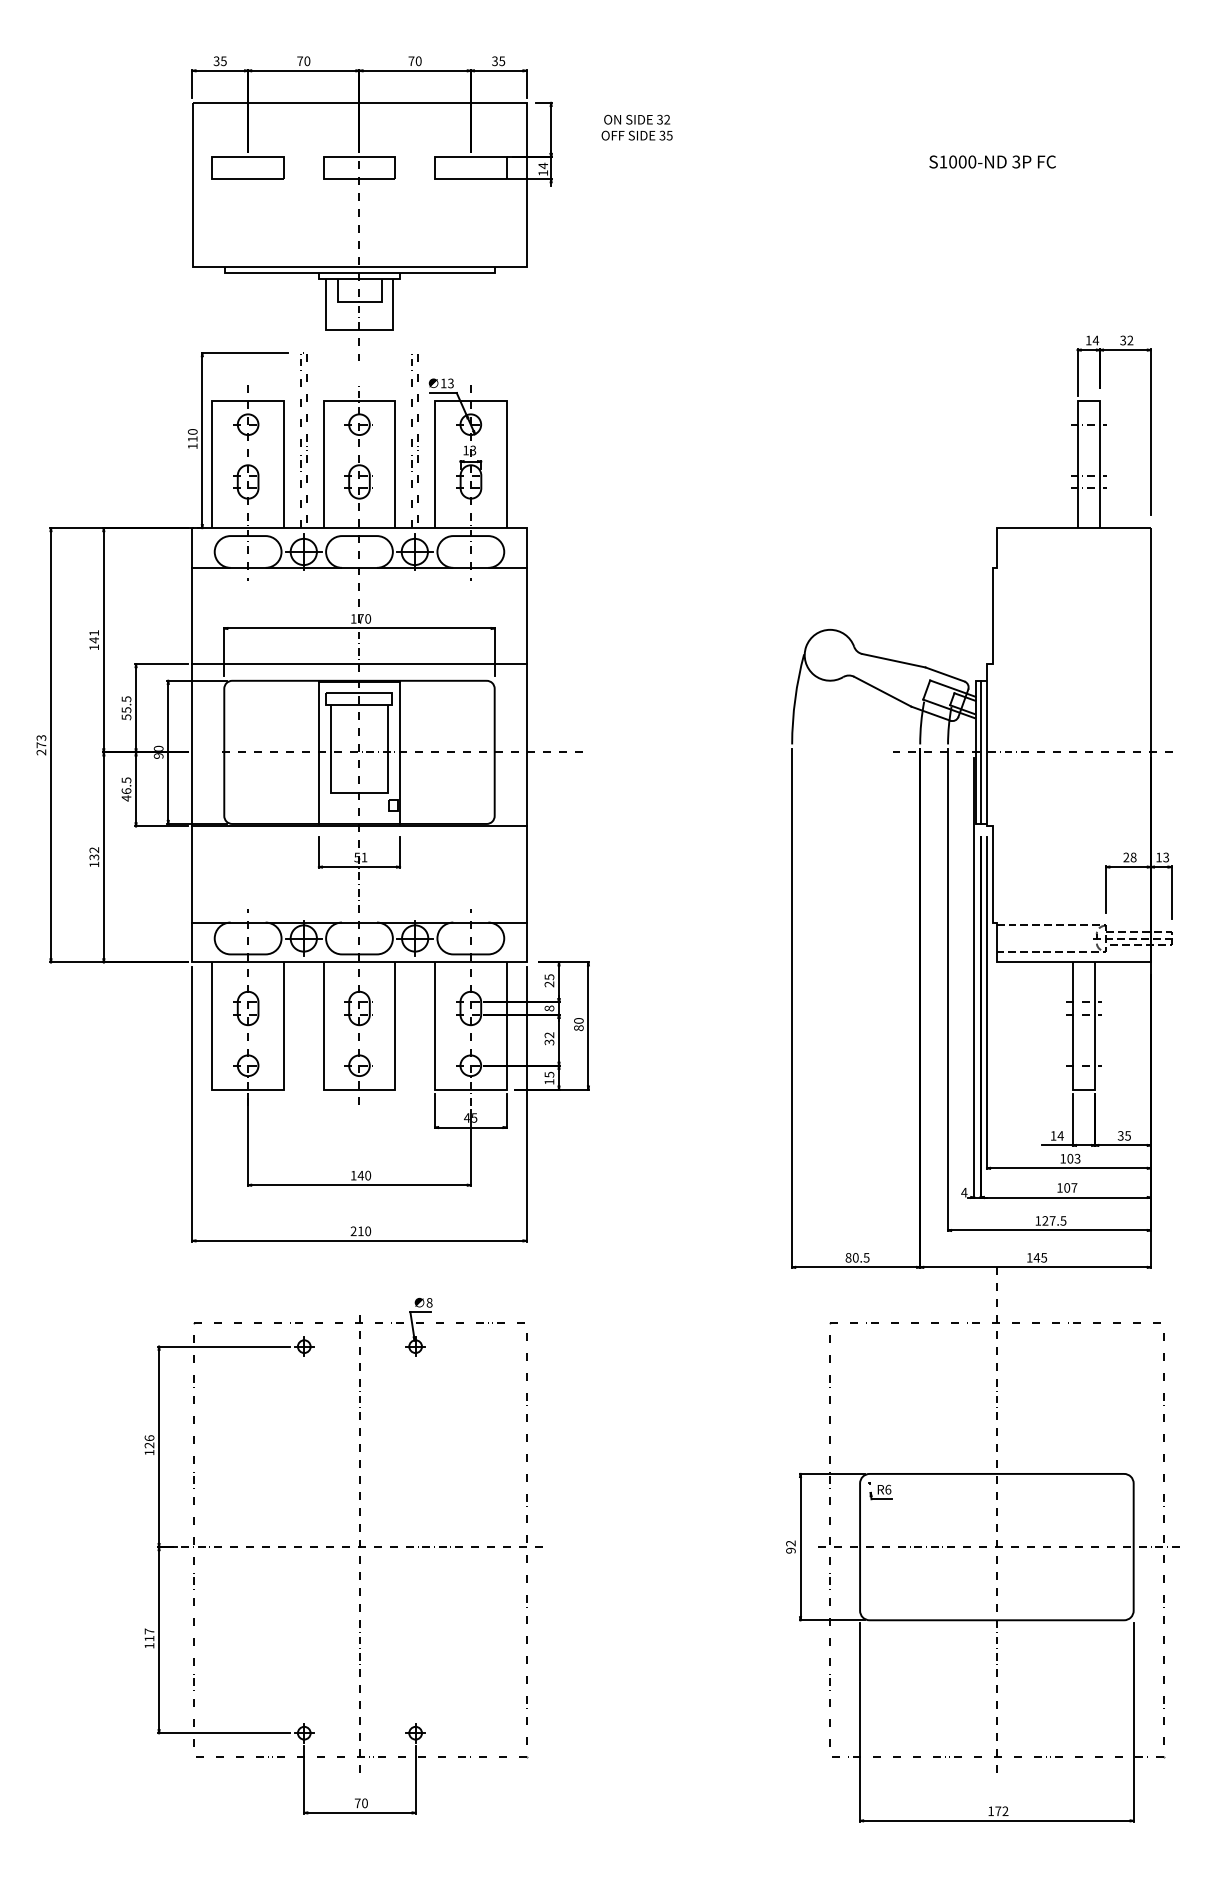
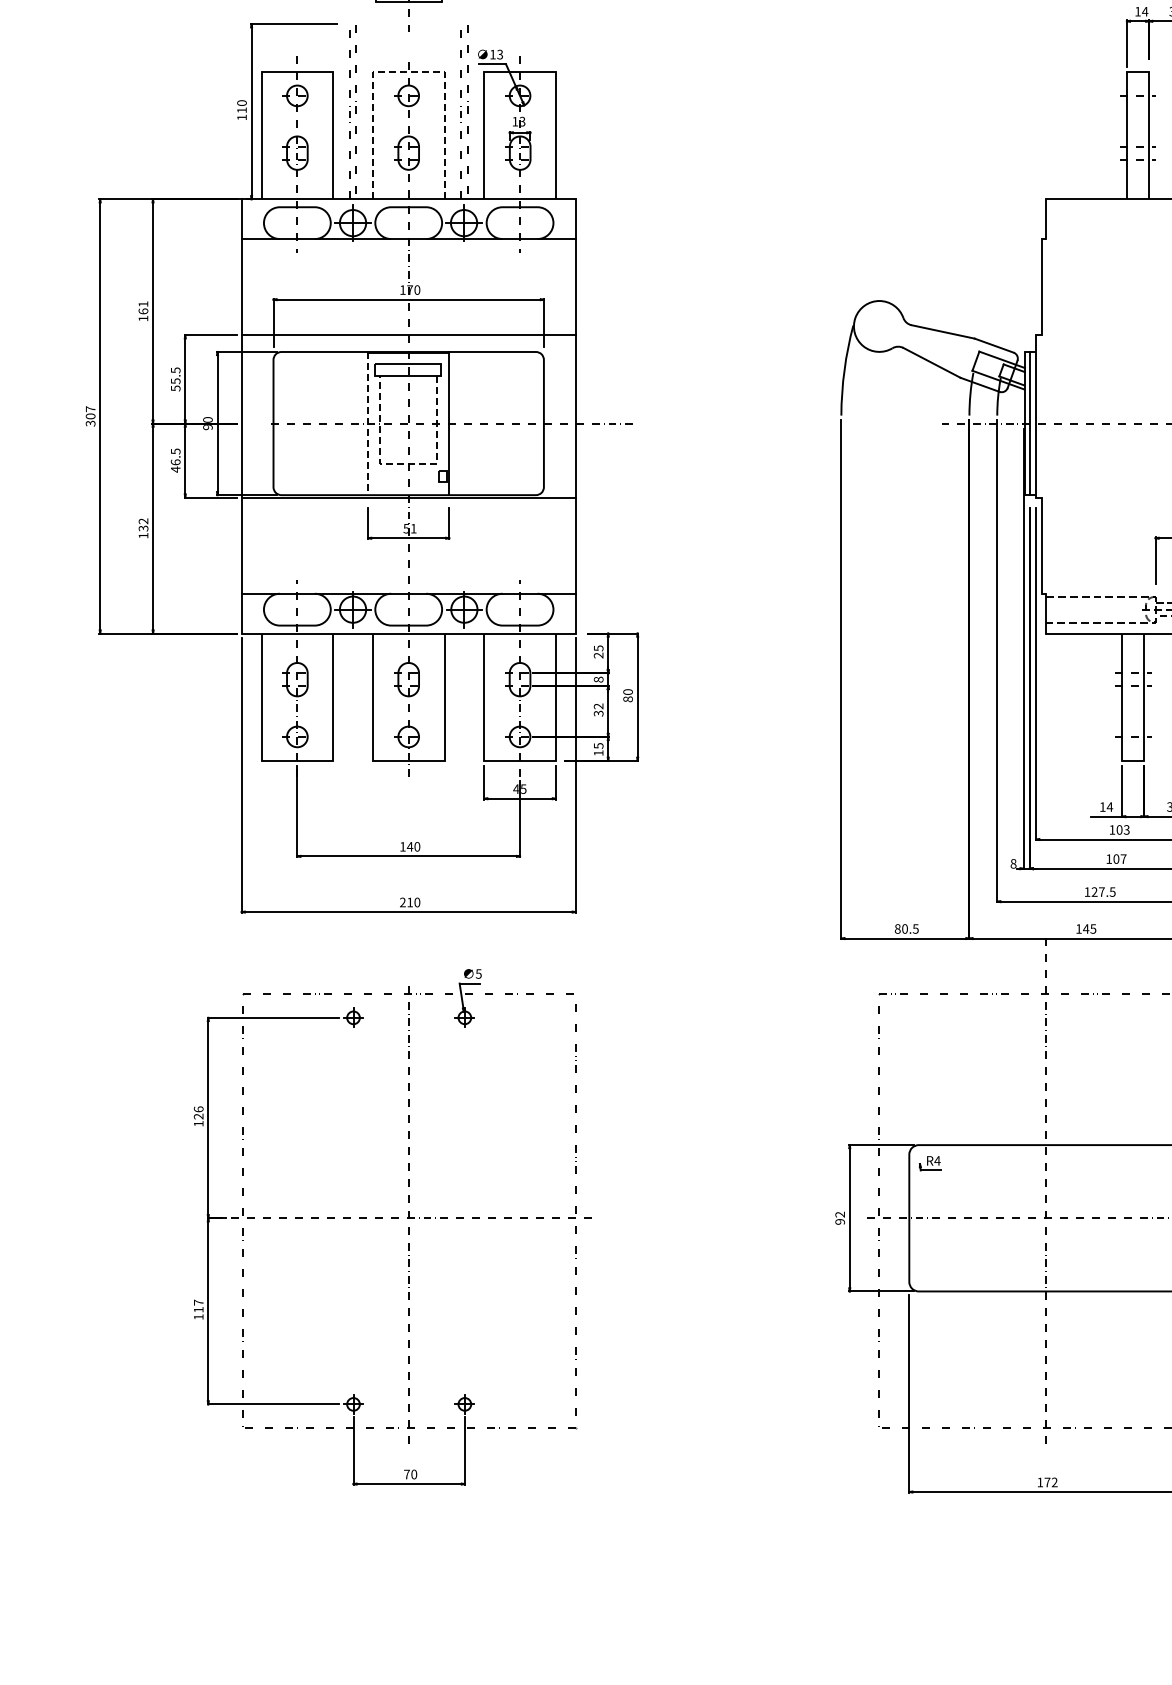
line: (359, 400) -> (408, 71), solid -> dashed
text: (94, 640) -> (143, 311), 141 -> 161
text: (41, 745) -> (90, 416), 273 -> 307
line: (318, 752) -> (367, 423), solid -> dashed
line: (359, 792) -> (408, 463), solid -> dashed
text: (964, 1192) -> (1013, 863), 4 -> 8
text: (429, 1302) -> (478, 973), 8 -> 5
text: (888, 1489) -> (937, 1160), R6 -> R4

